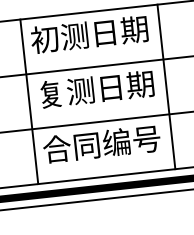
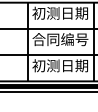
text: (95, 89) -> (60, 39), 复测日期 -> 合同编号
text: (101, 143) -> (60, 65), 合同编号 -> 初测日期

